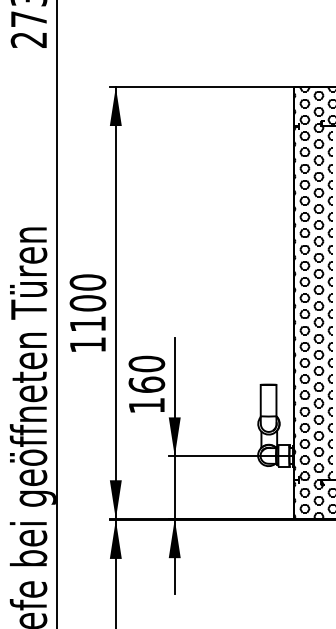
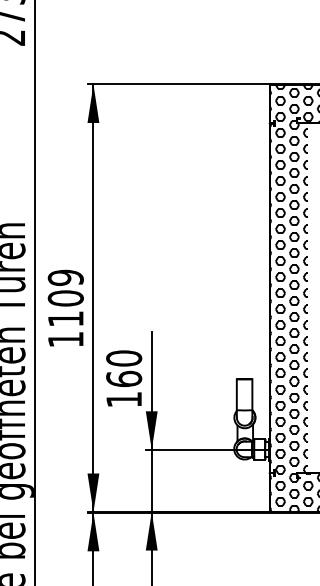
text: (87, 282) -> (65, 277), 1100 -> 1109

